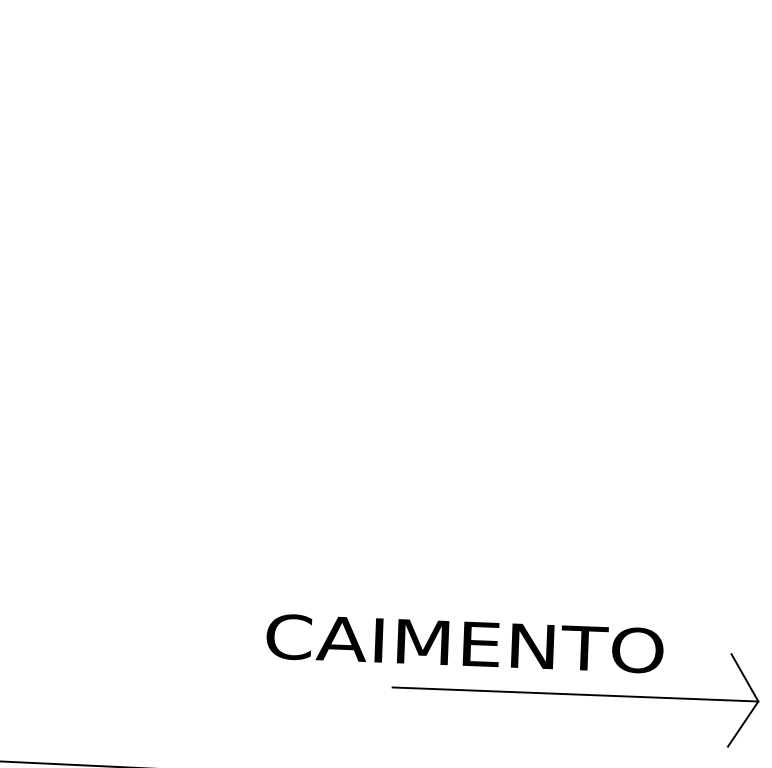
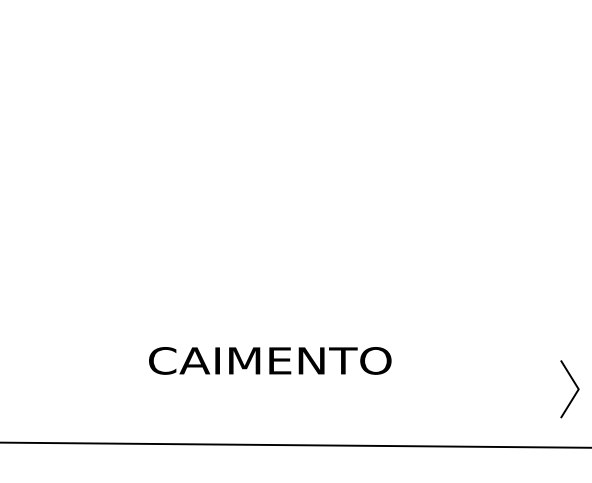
text: (465, 643) -> (270, 360), moved
line: (574, 694) -> (466, 389), removed

